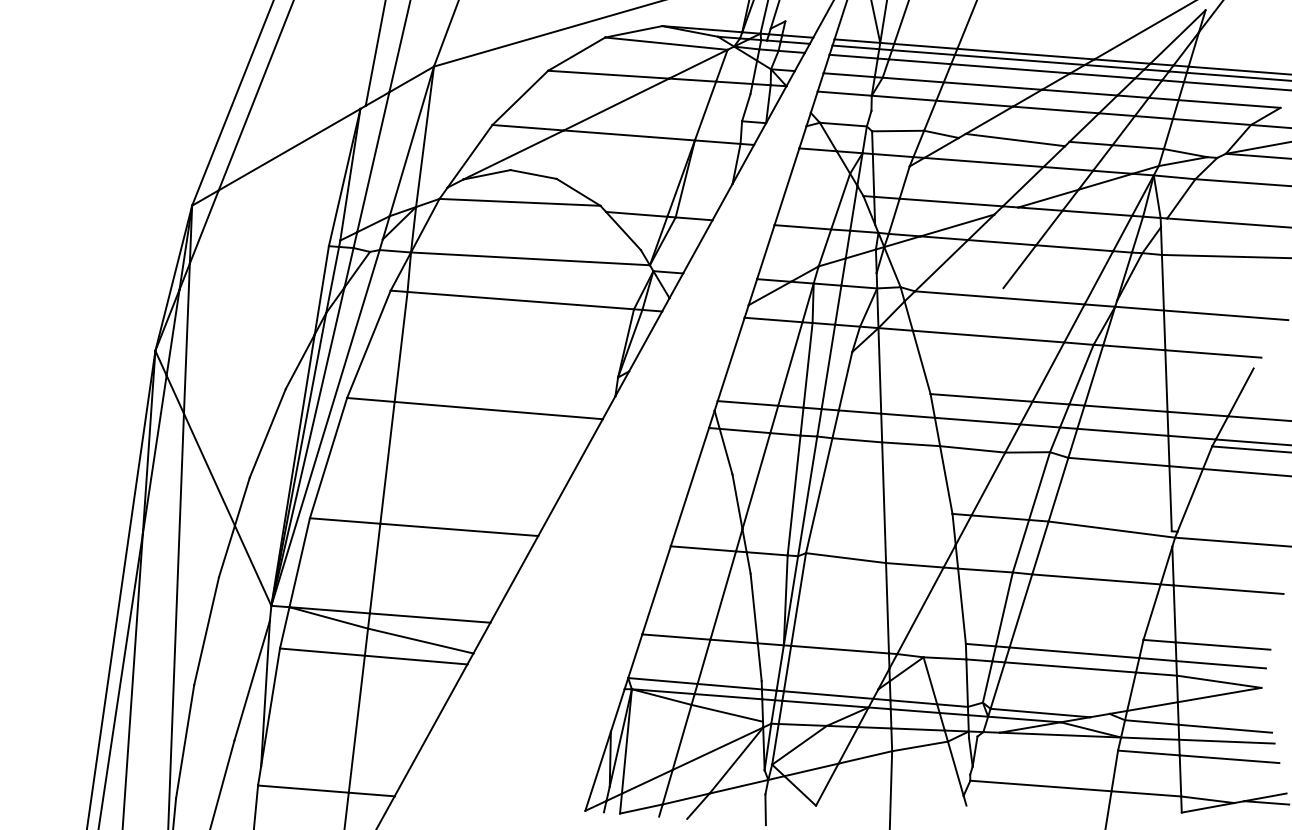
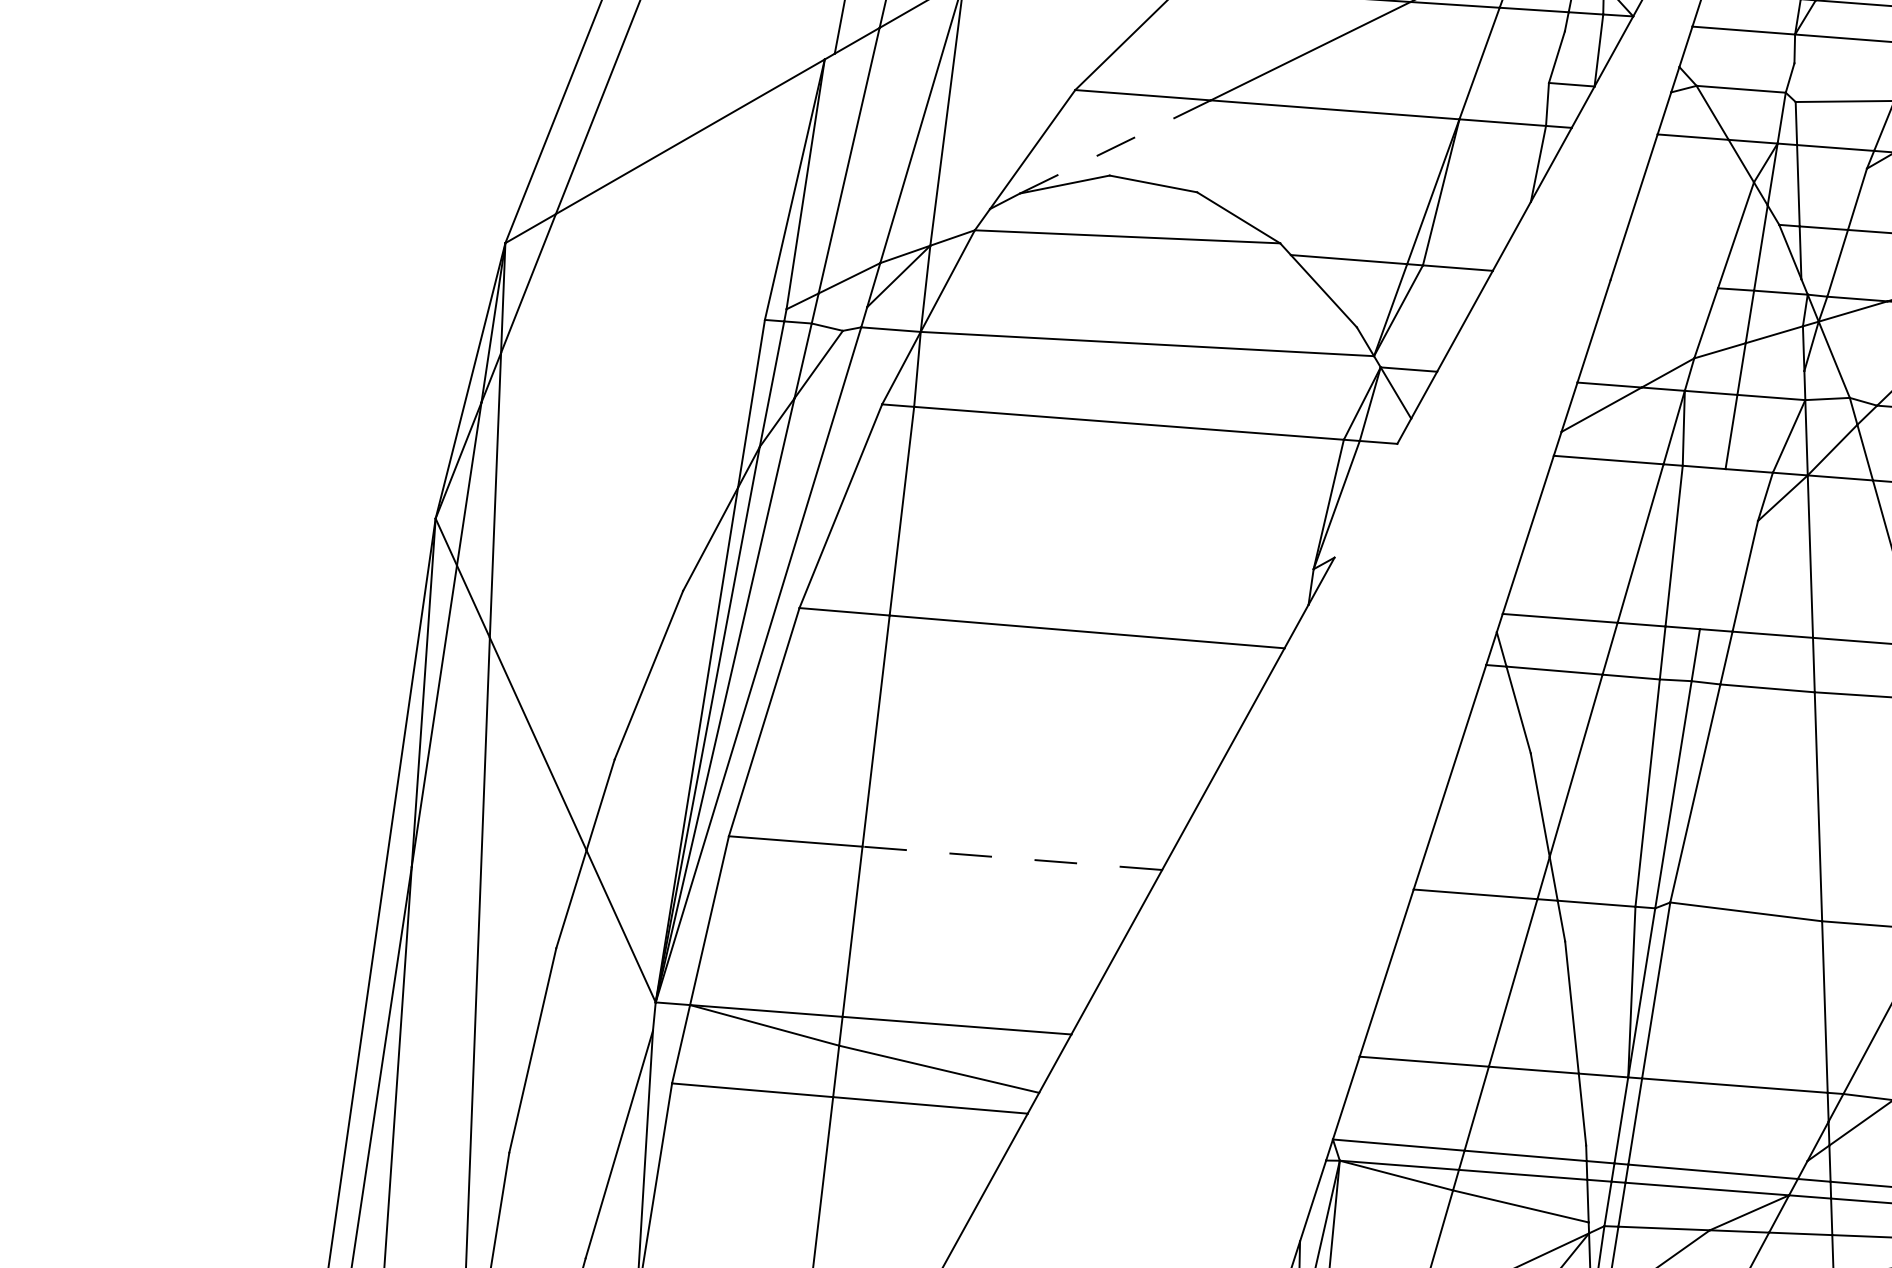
line: (513, 155) -> (1115, 147), solid -> dashed
line: (802, 227) -> (1663, 284), removed
line: (645, 341) -> (1365, 500), removed
line: (828, 366) -> (1712, 548), removed
line: (458, 529) -> (1010, 857), solid -> dashed

